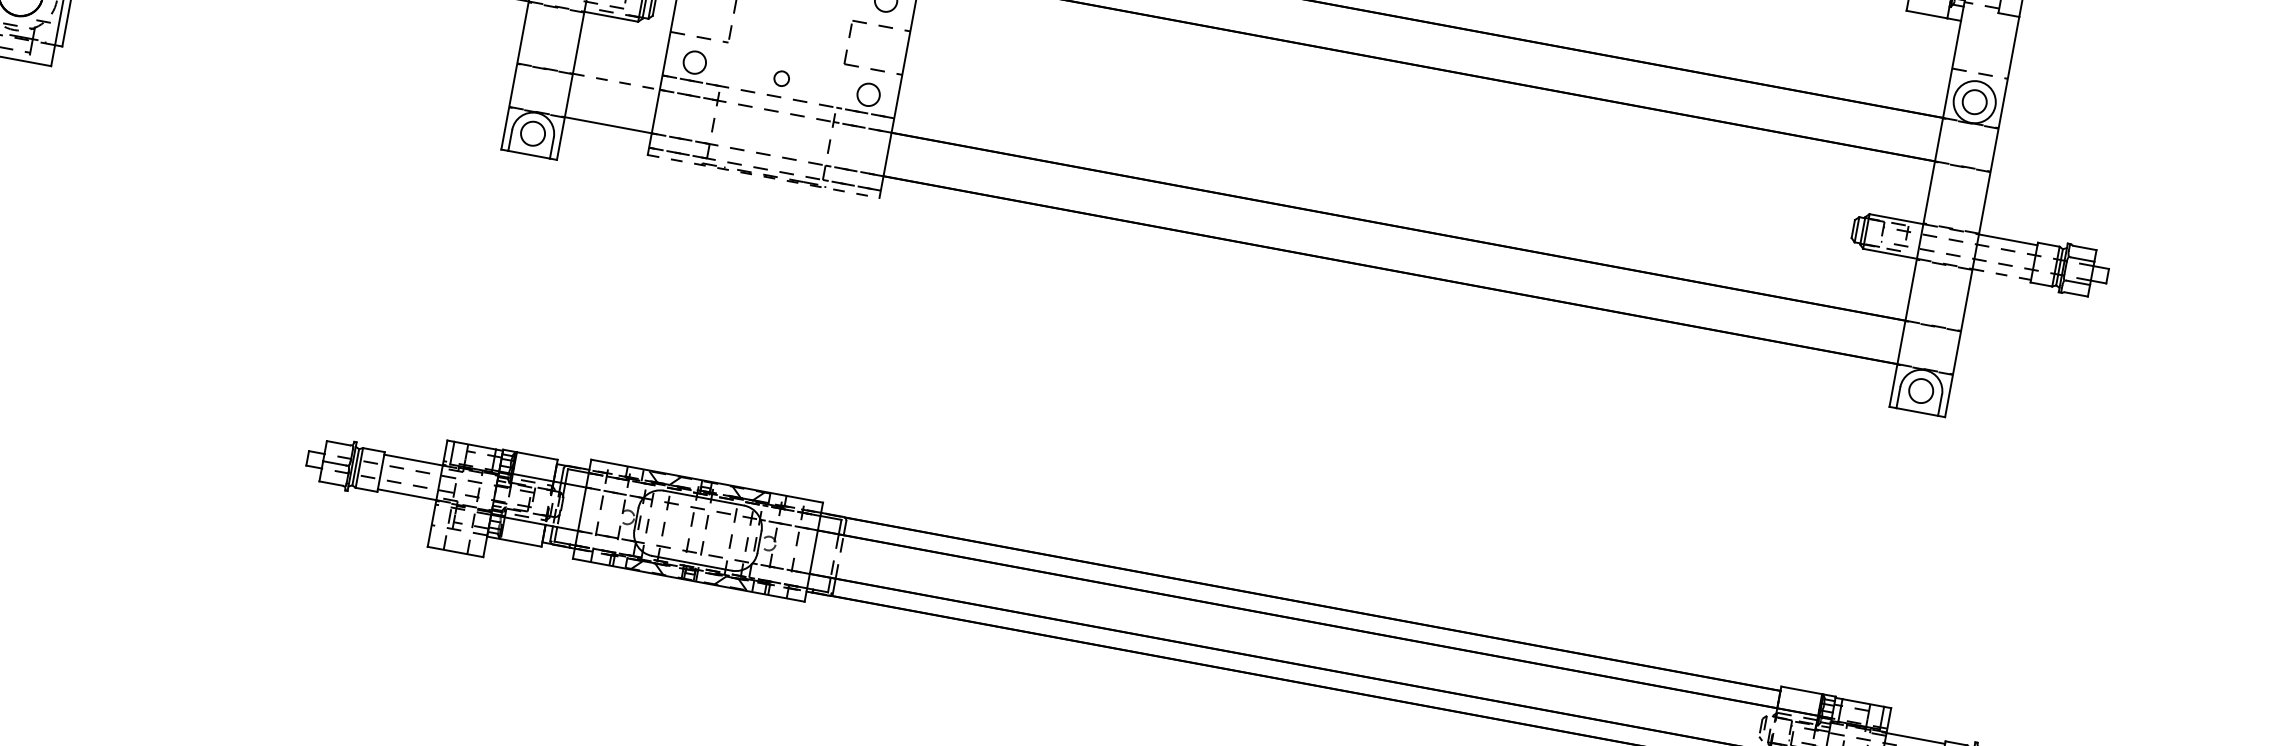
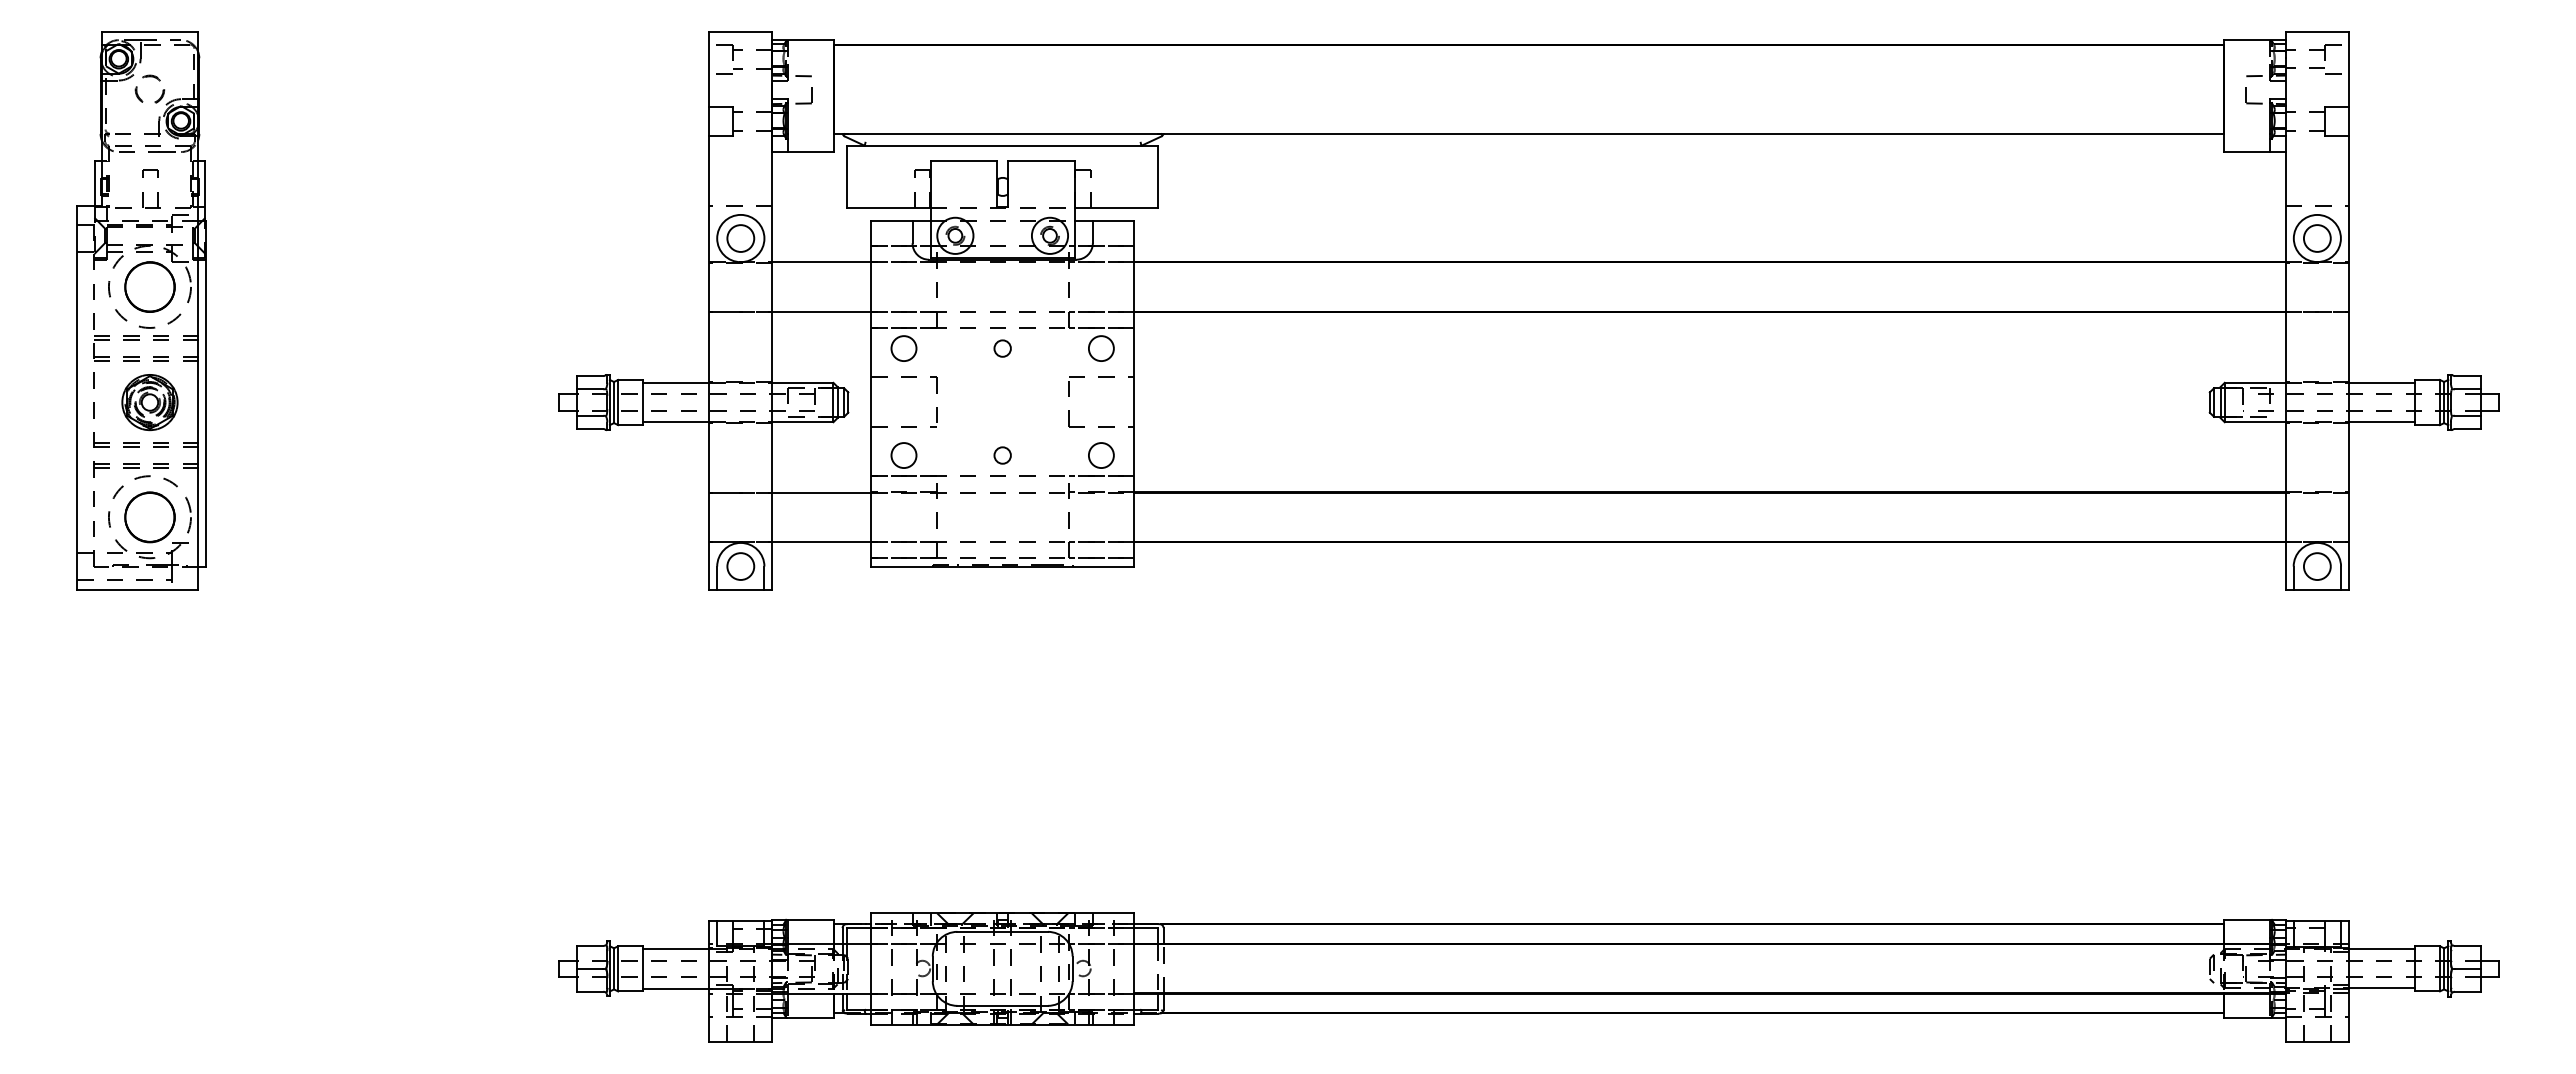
line: (617, 81) -> (822, 492), dashed -> solid
line: (763, 176) -> (1002, 566), dashed -> solid
line: (2002, 274) -> (2382, 422), dashed -> solid

